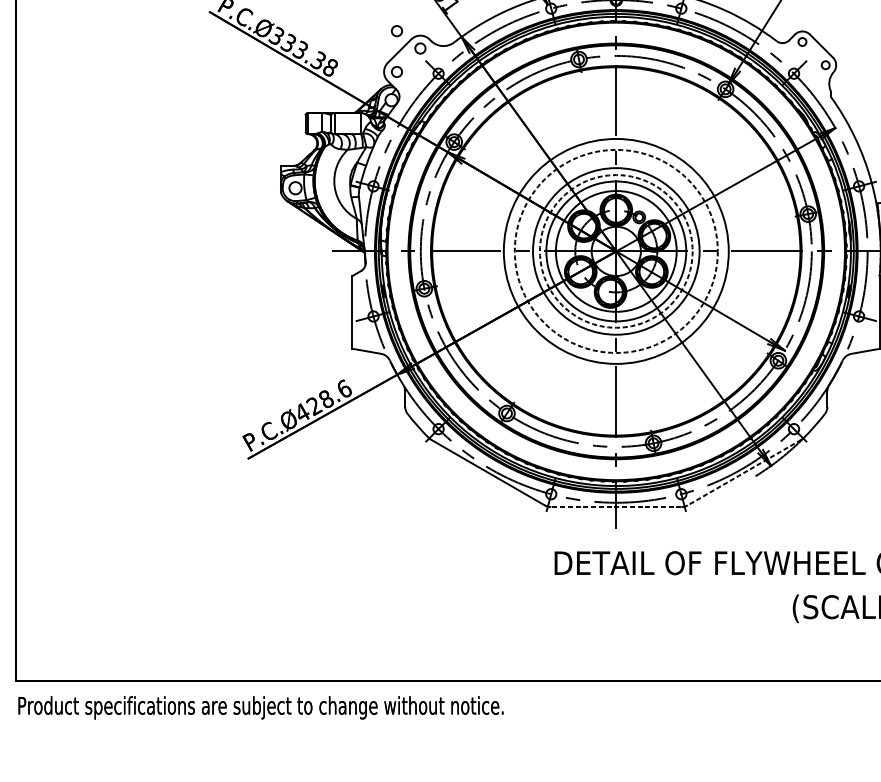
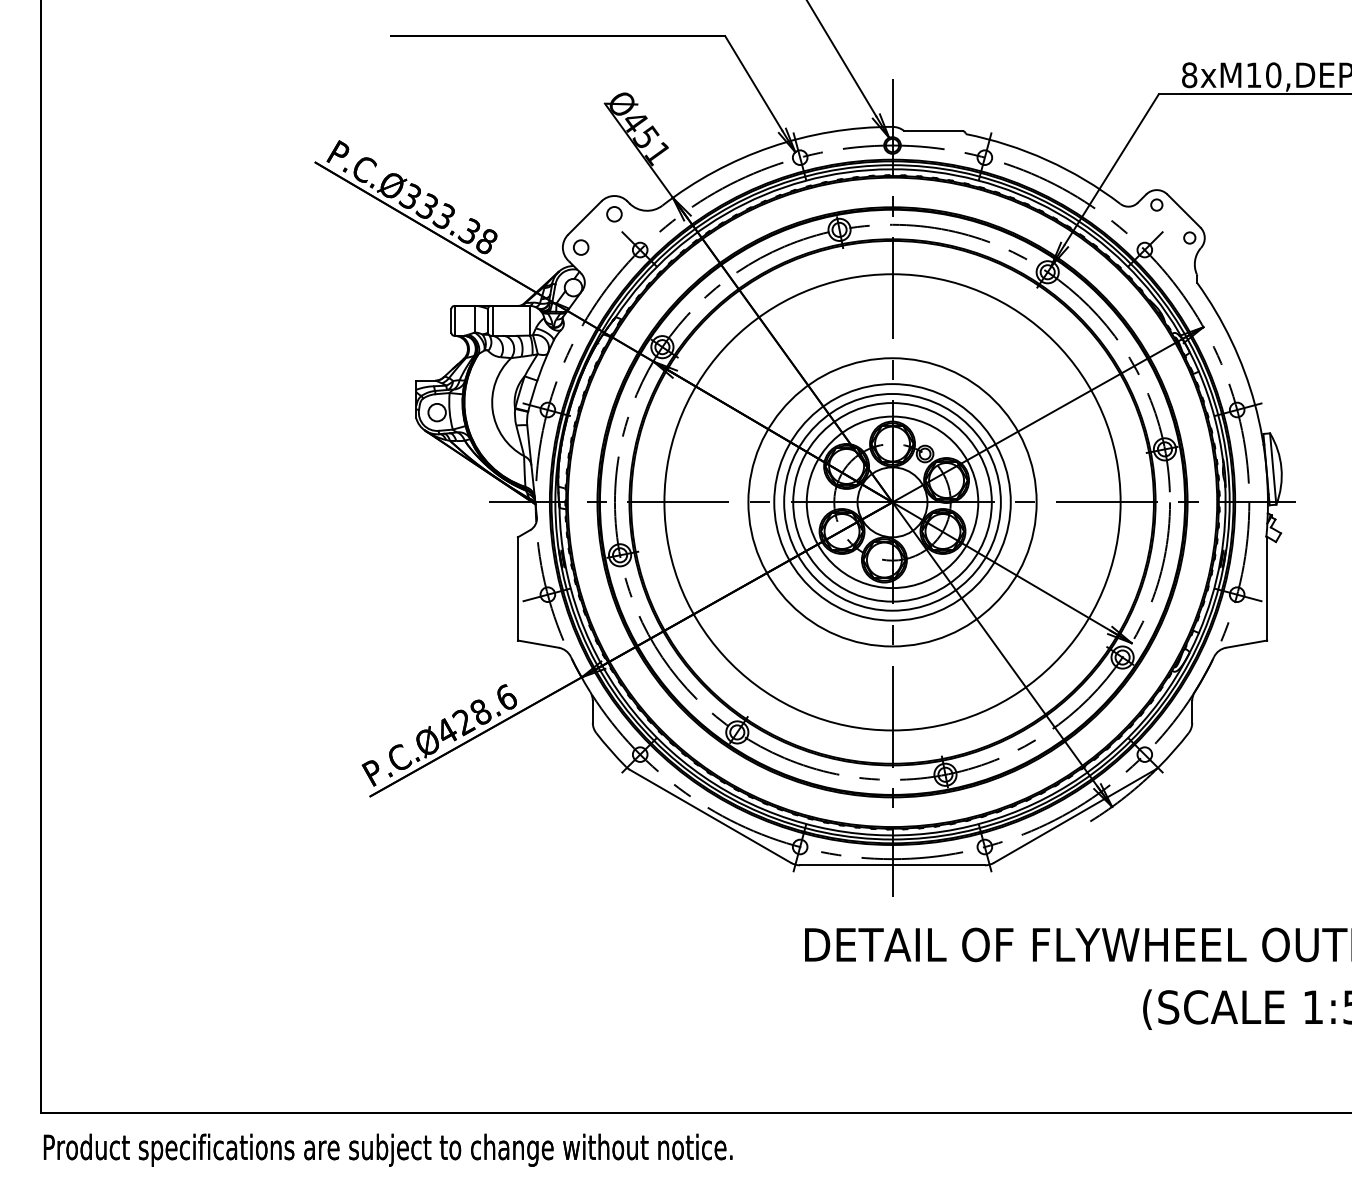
circle: (397, 31) -> (581, 189), removed
circle: (616, 250) -> (892, 501), dashed -> solid
circle: (616, 251) -> (892, 502), dashed -> solid
circle: (616, 251) -> (892, 502), size x1.43
line: (744, 472) -> (1074, 816), dashed -> solid
line: (616, 507) -> (892, 865), dashed -> solid

